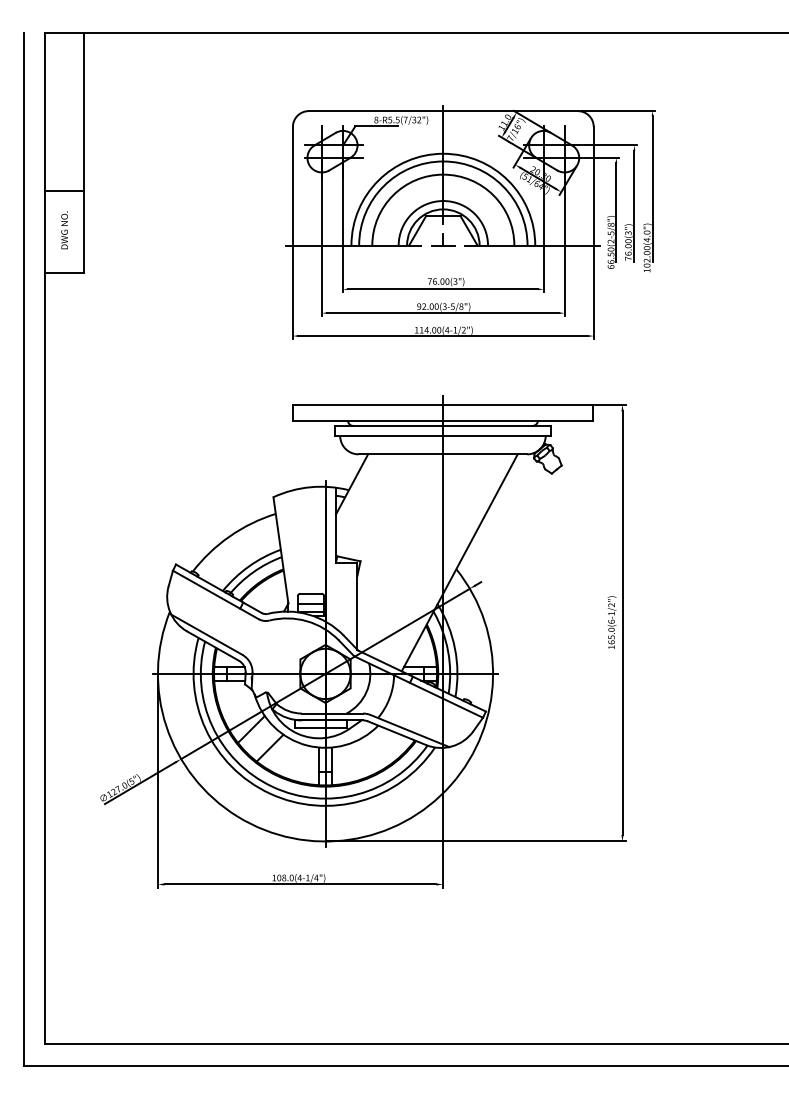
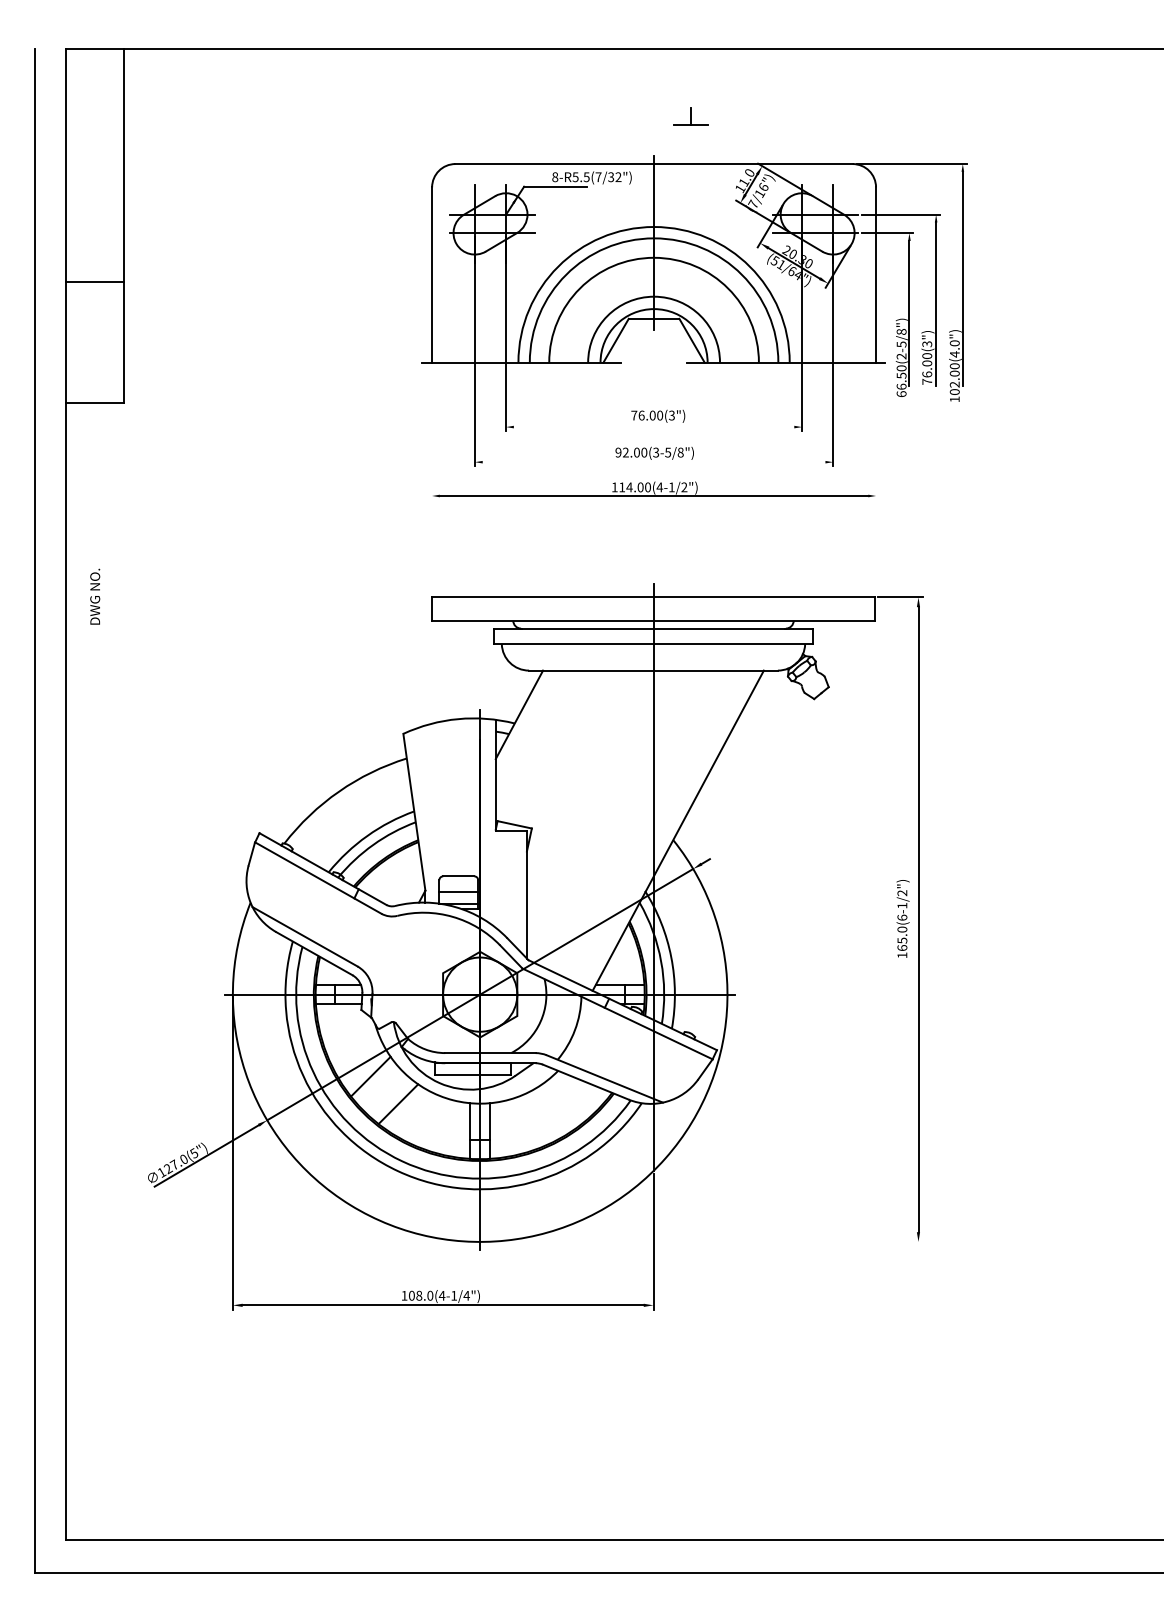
text: (64, 230) -> (94, 597), moved
part: (443, 239) -> (691, 115), moved
line: (443, 289) -> (654, 427), removed
line: (292, 293) -> (431, 433), removed
line: (593, 293) -> (875, 433), removed
line: (443, 313) -> (654, 462), removed
line: (476, 841) -> (703, 1241), removed

